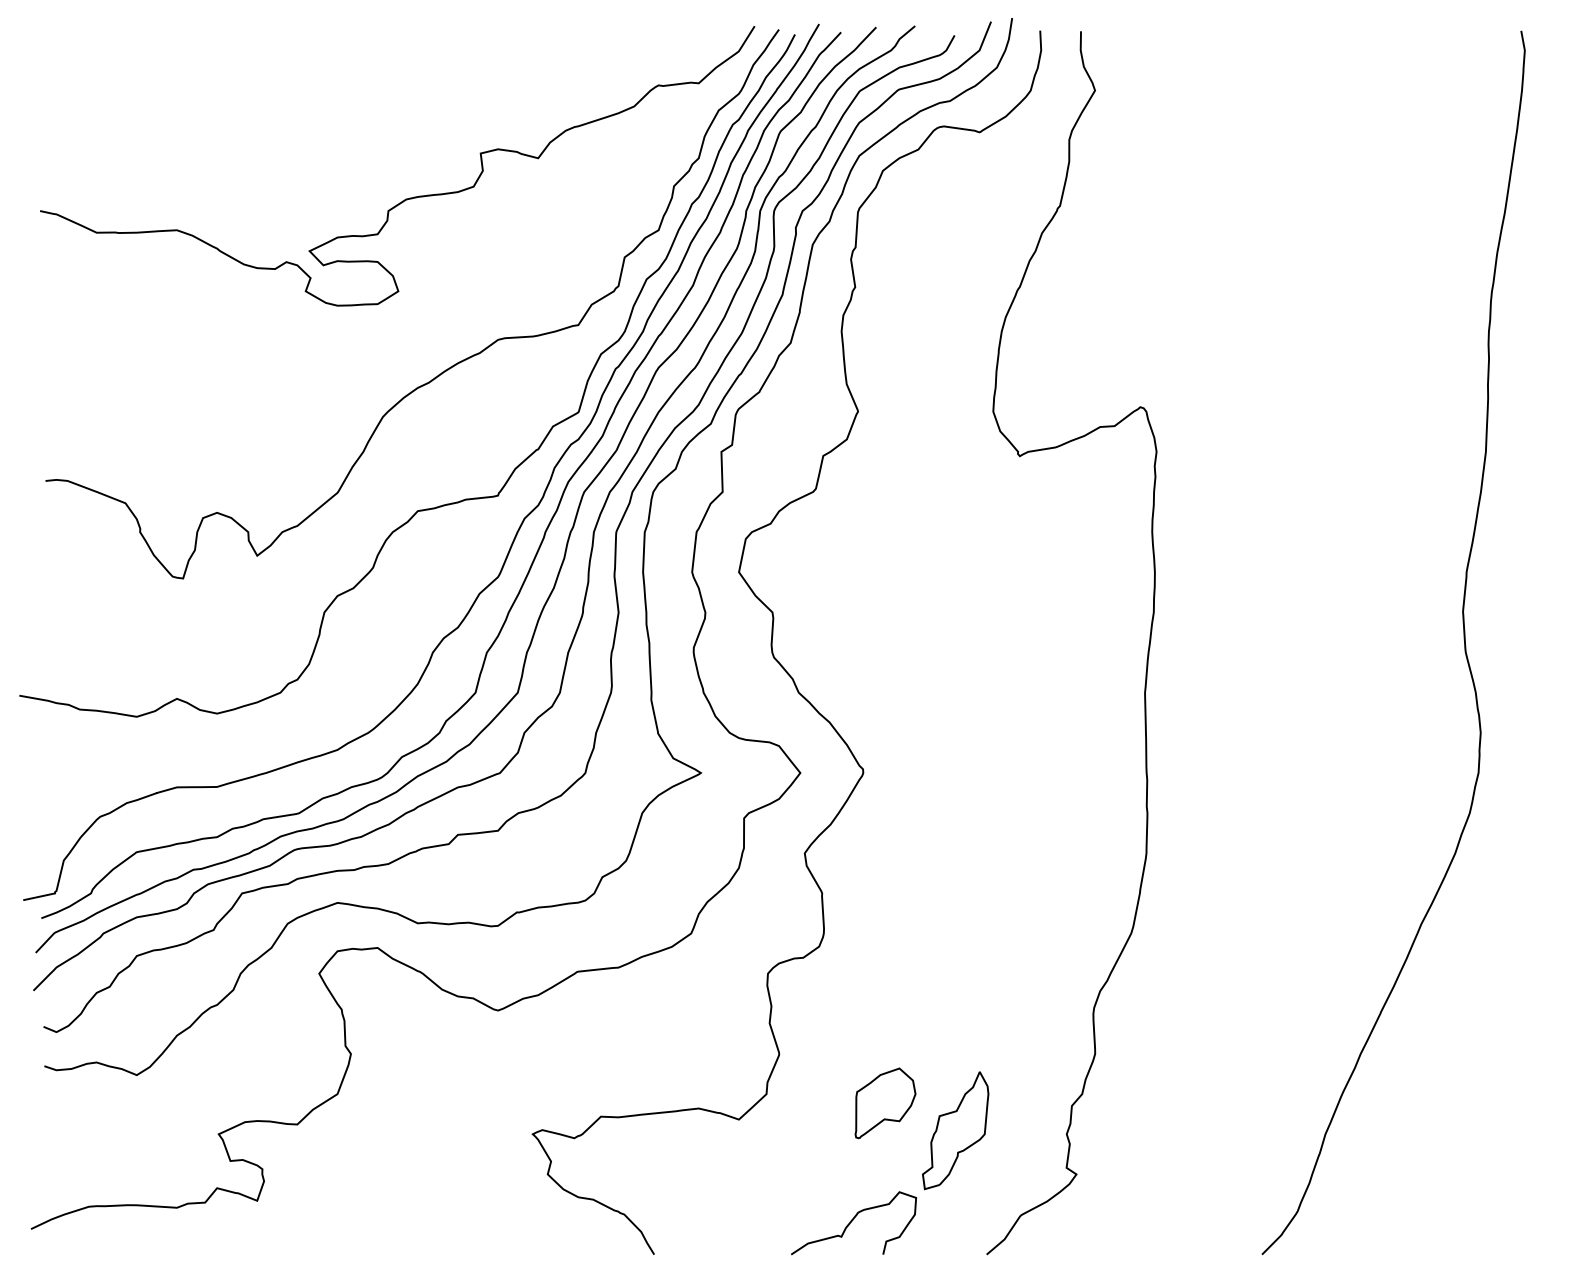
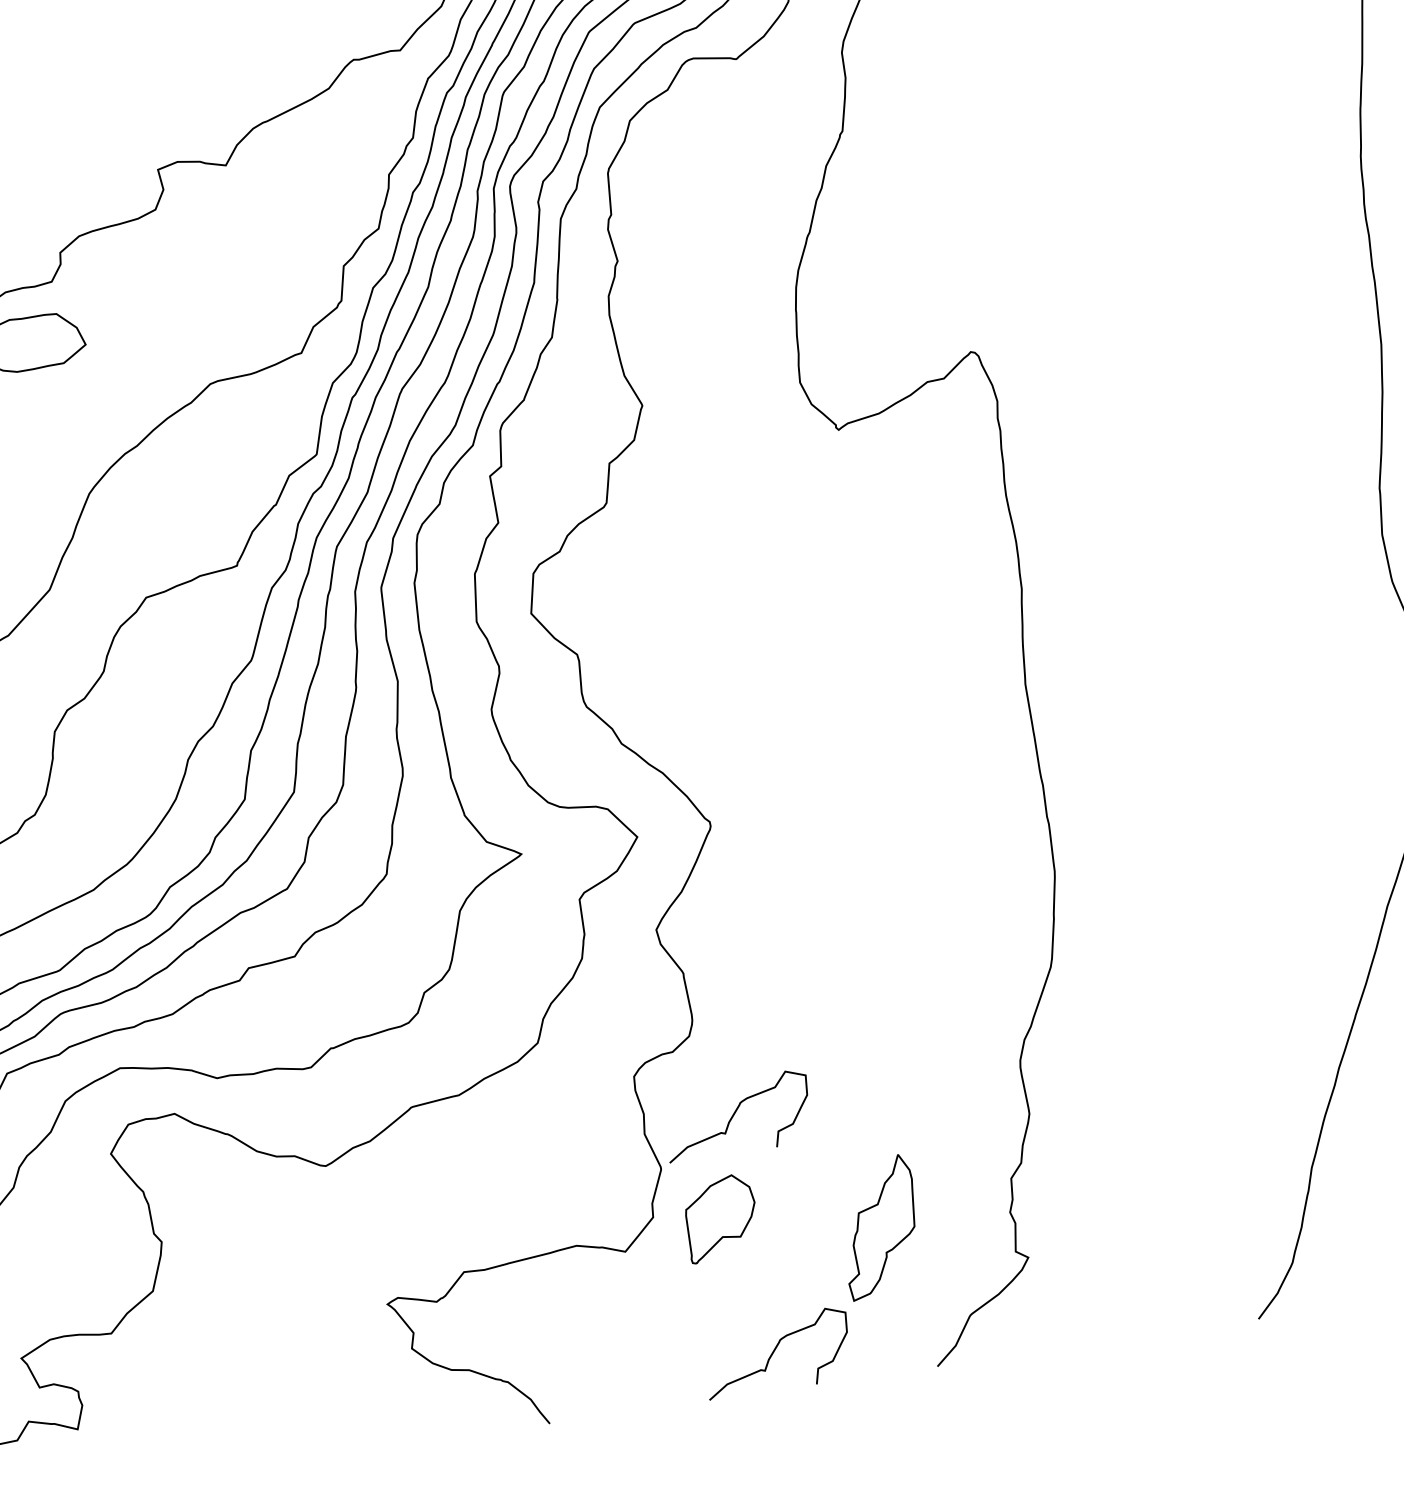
curve: (848, 1017) -> (735, 1113), added
part: (885, 1103) -> (721, 1218), moved

